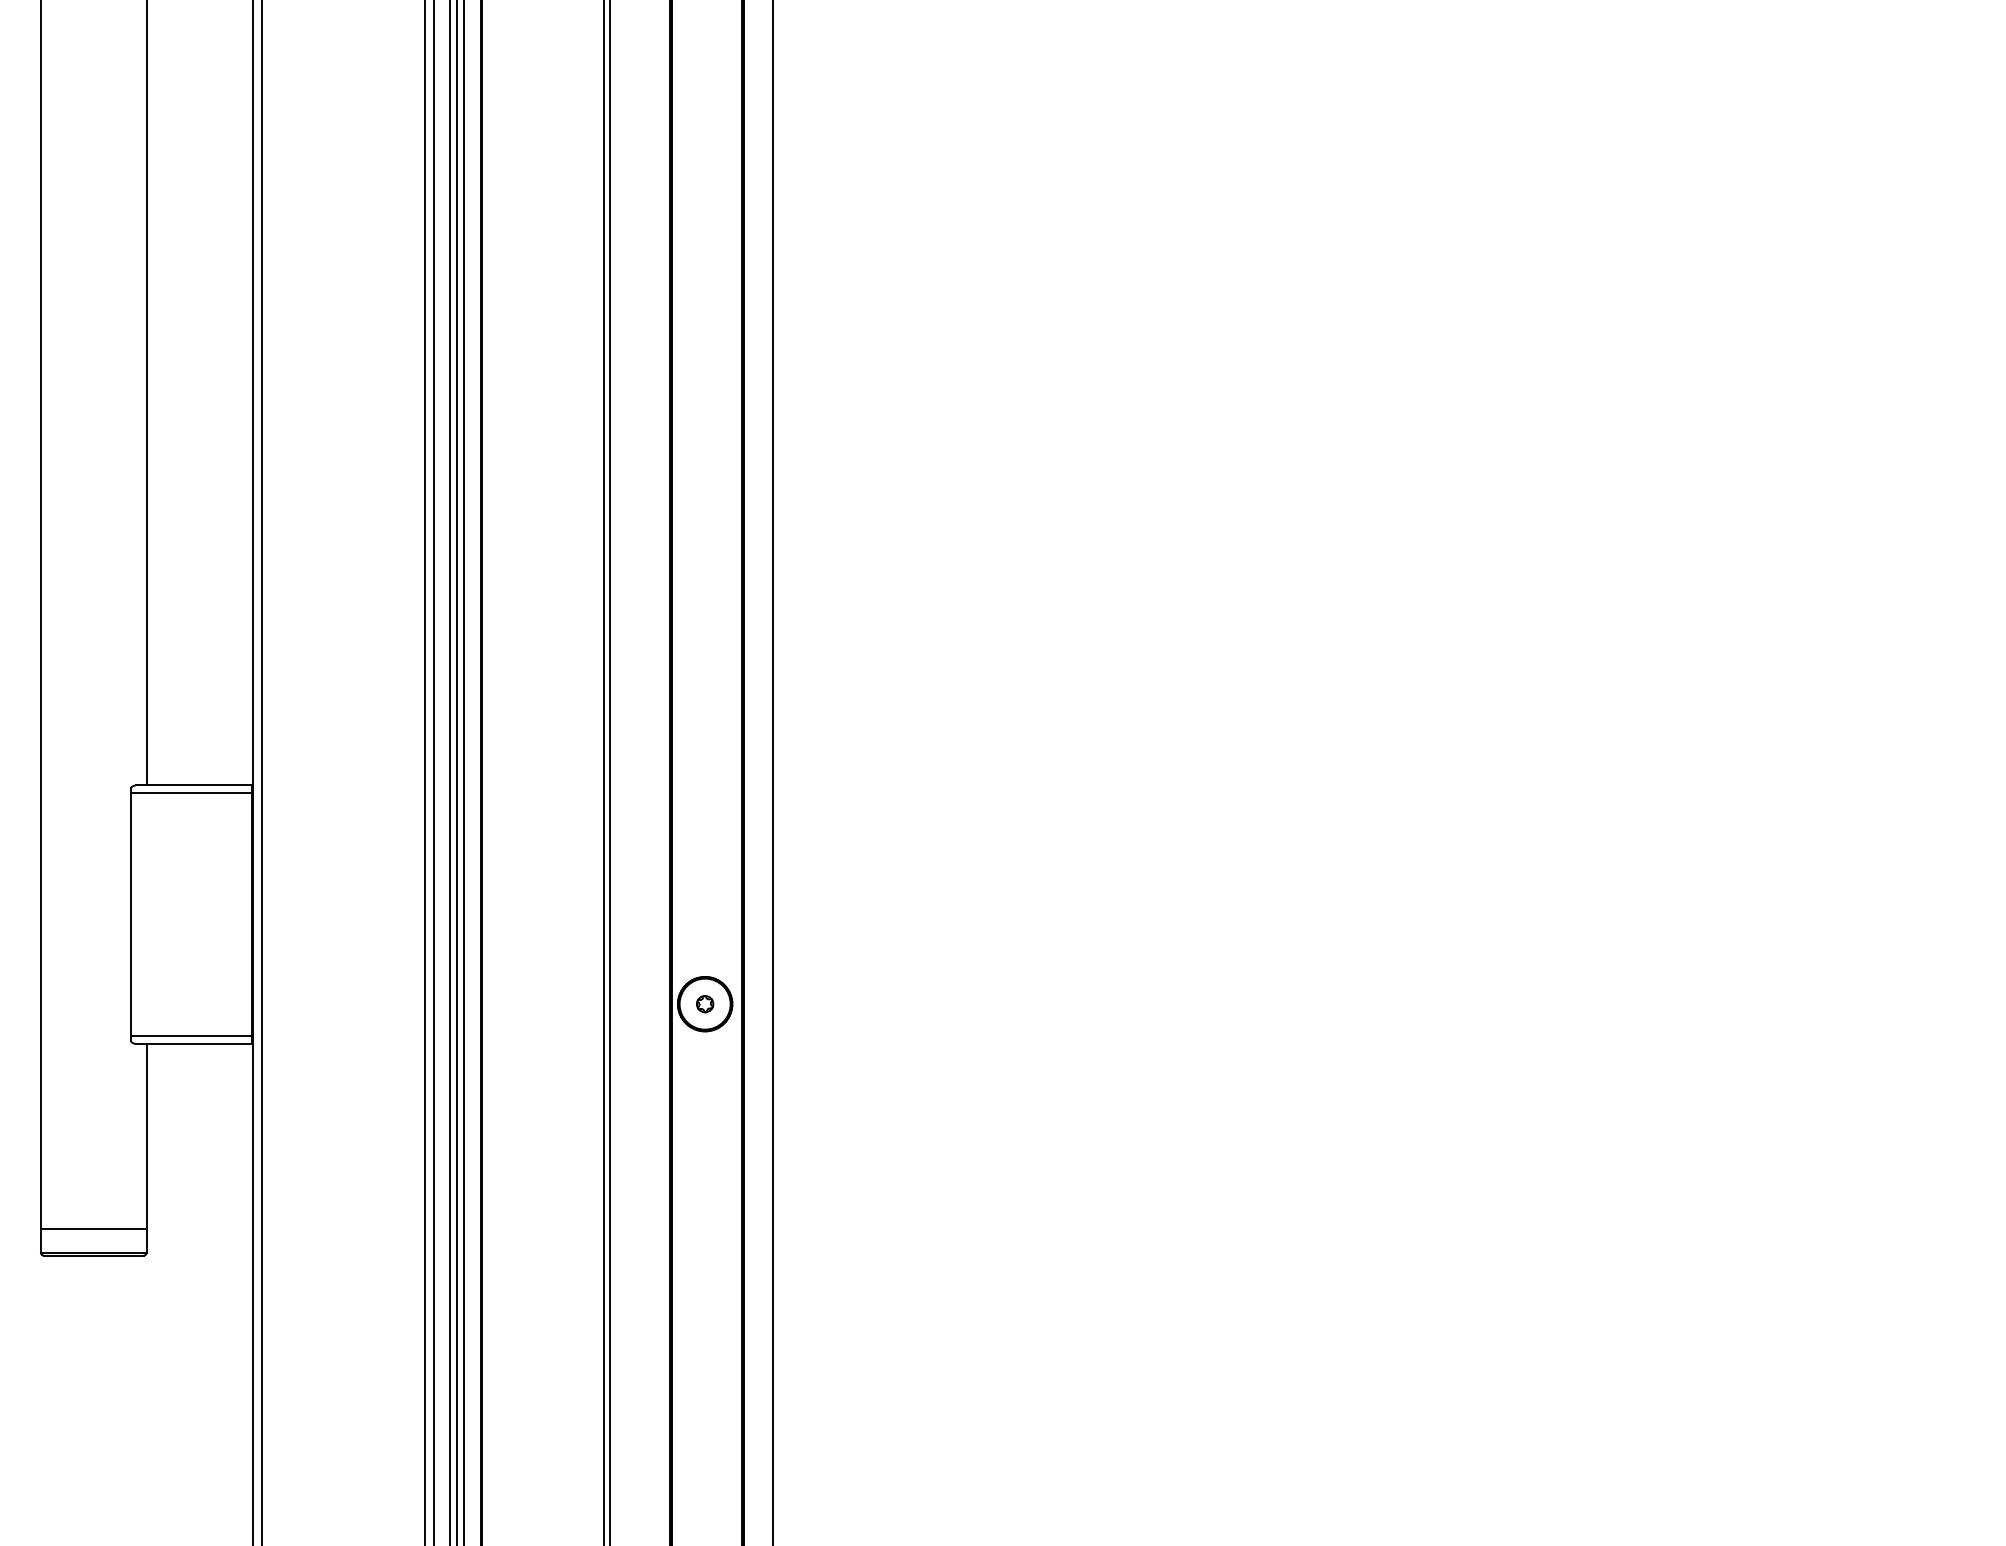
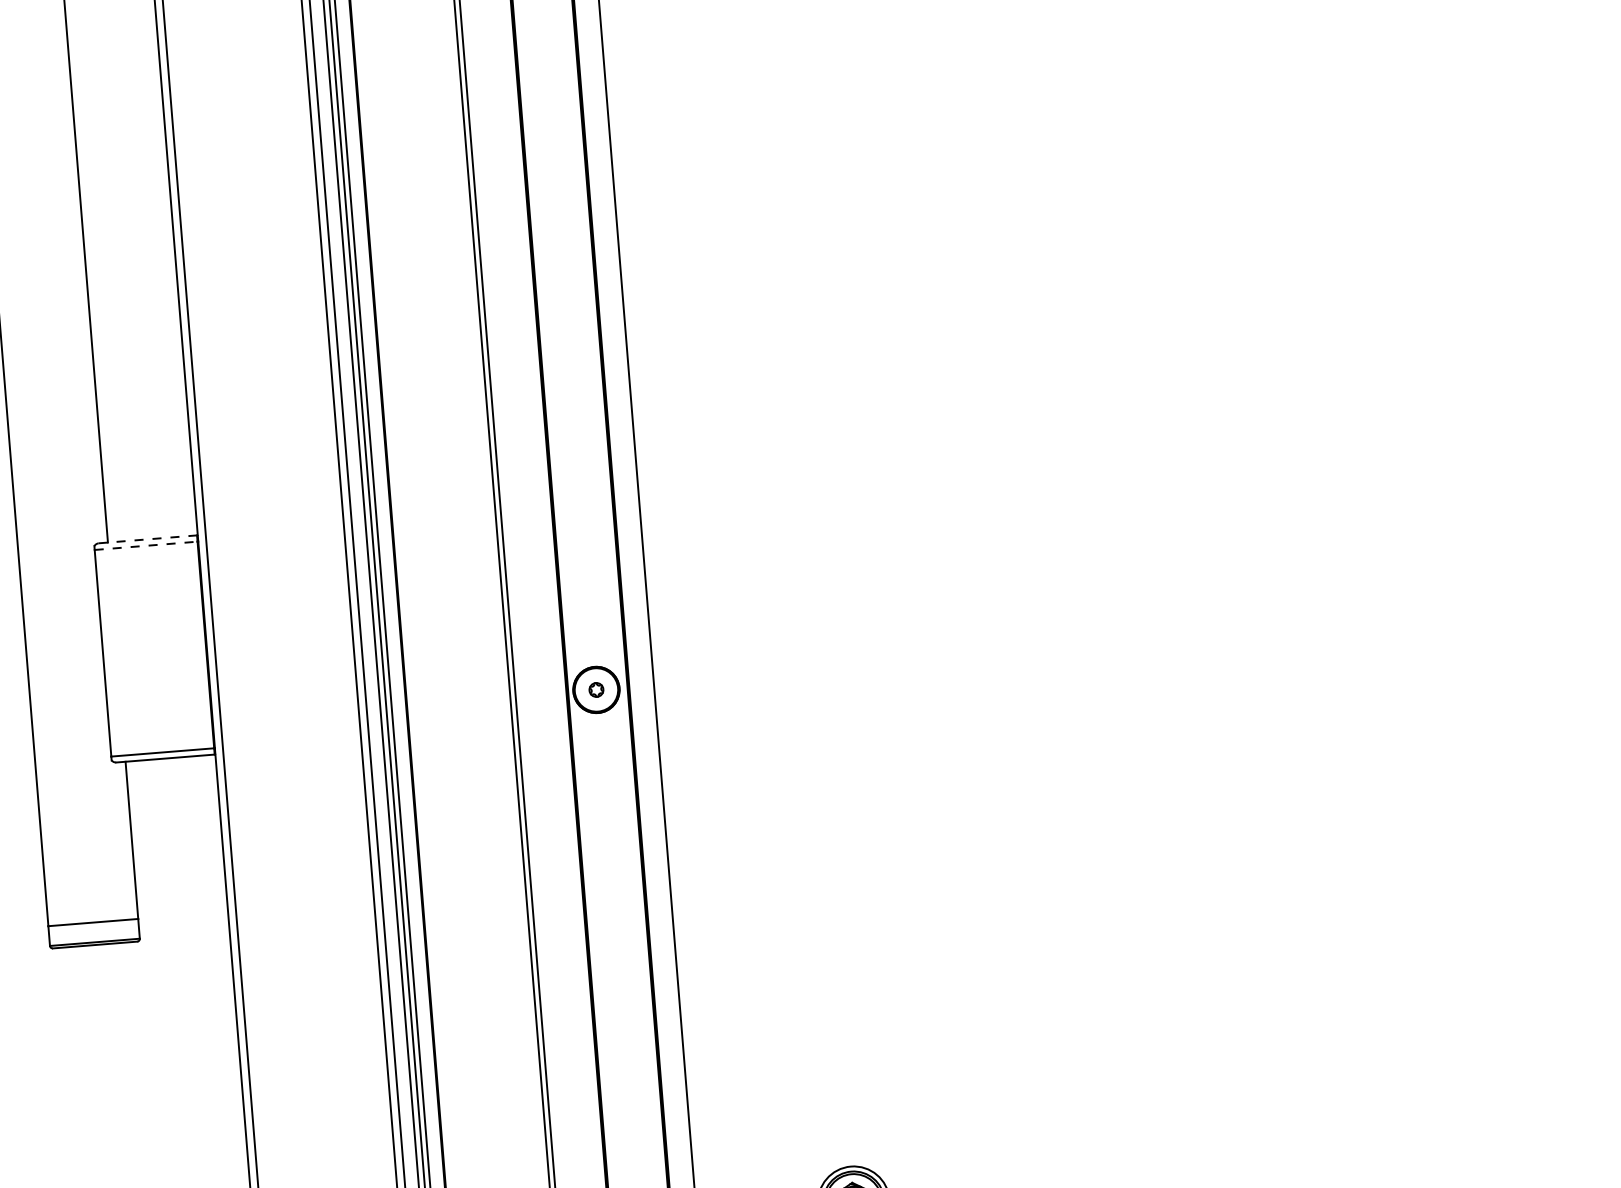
line: (194, 785) -> (148, 539), solid -> dashed
line: (191, 792) -> (146, 545), solid -> dashed

